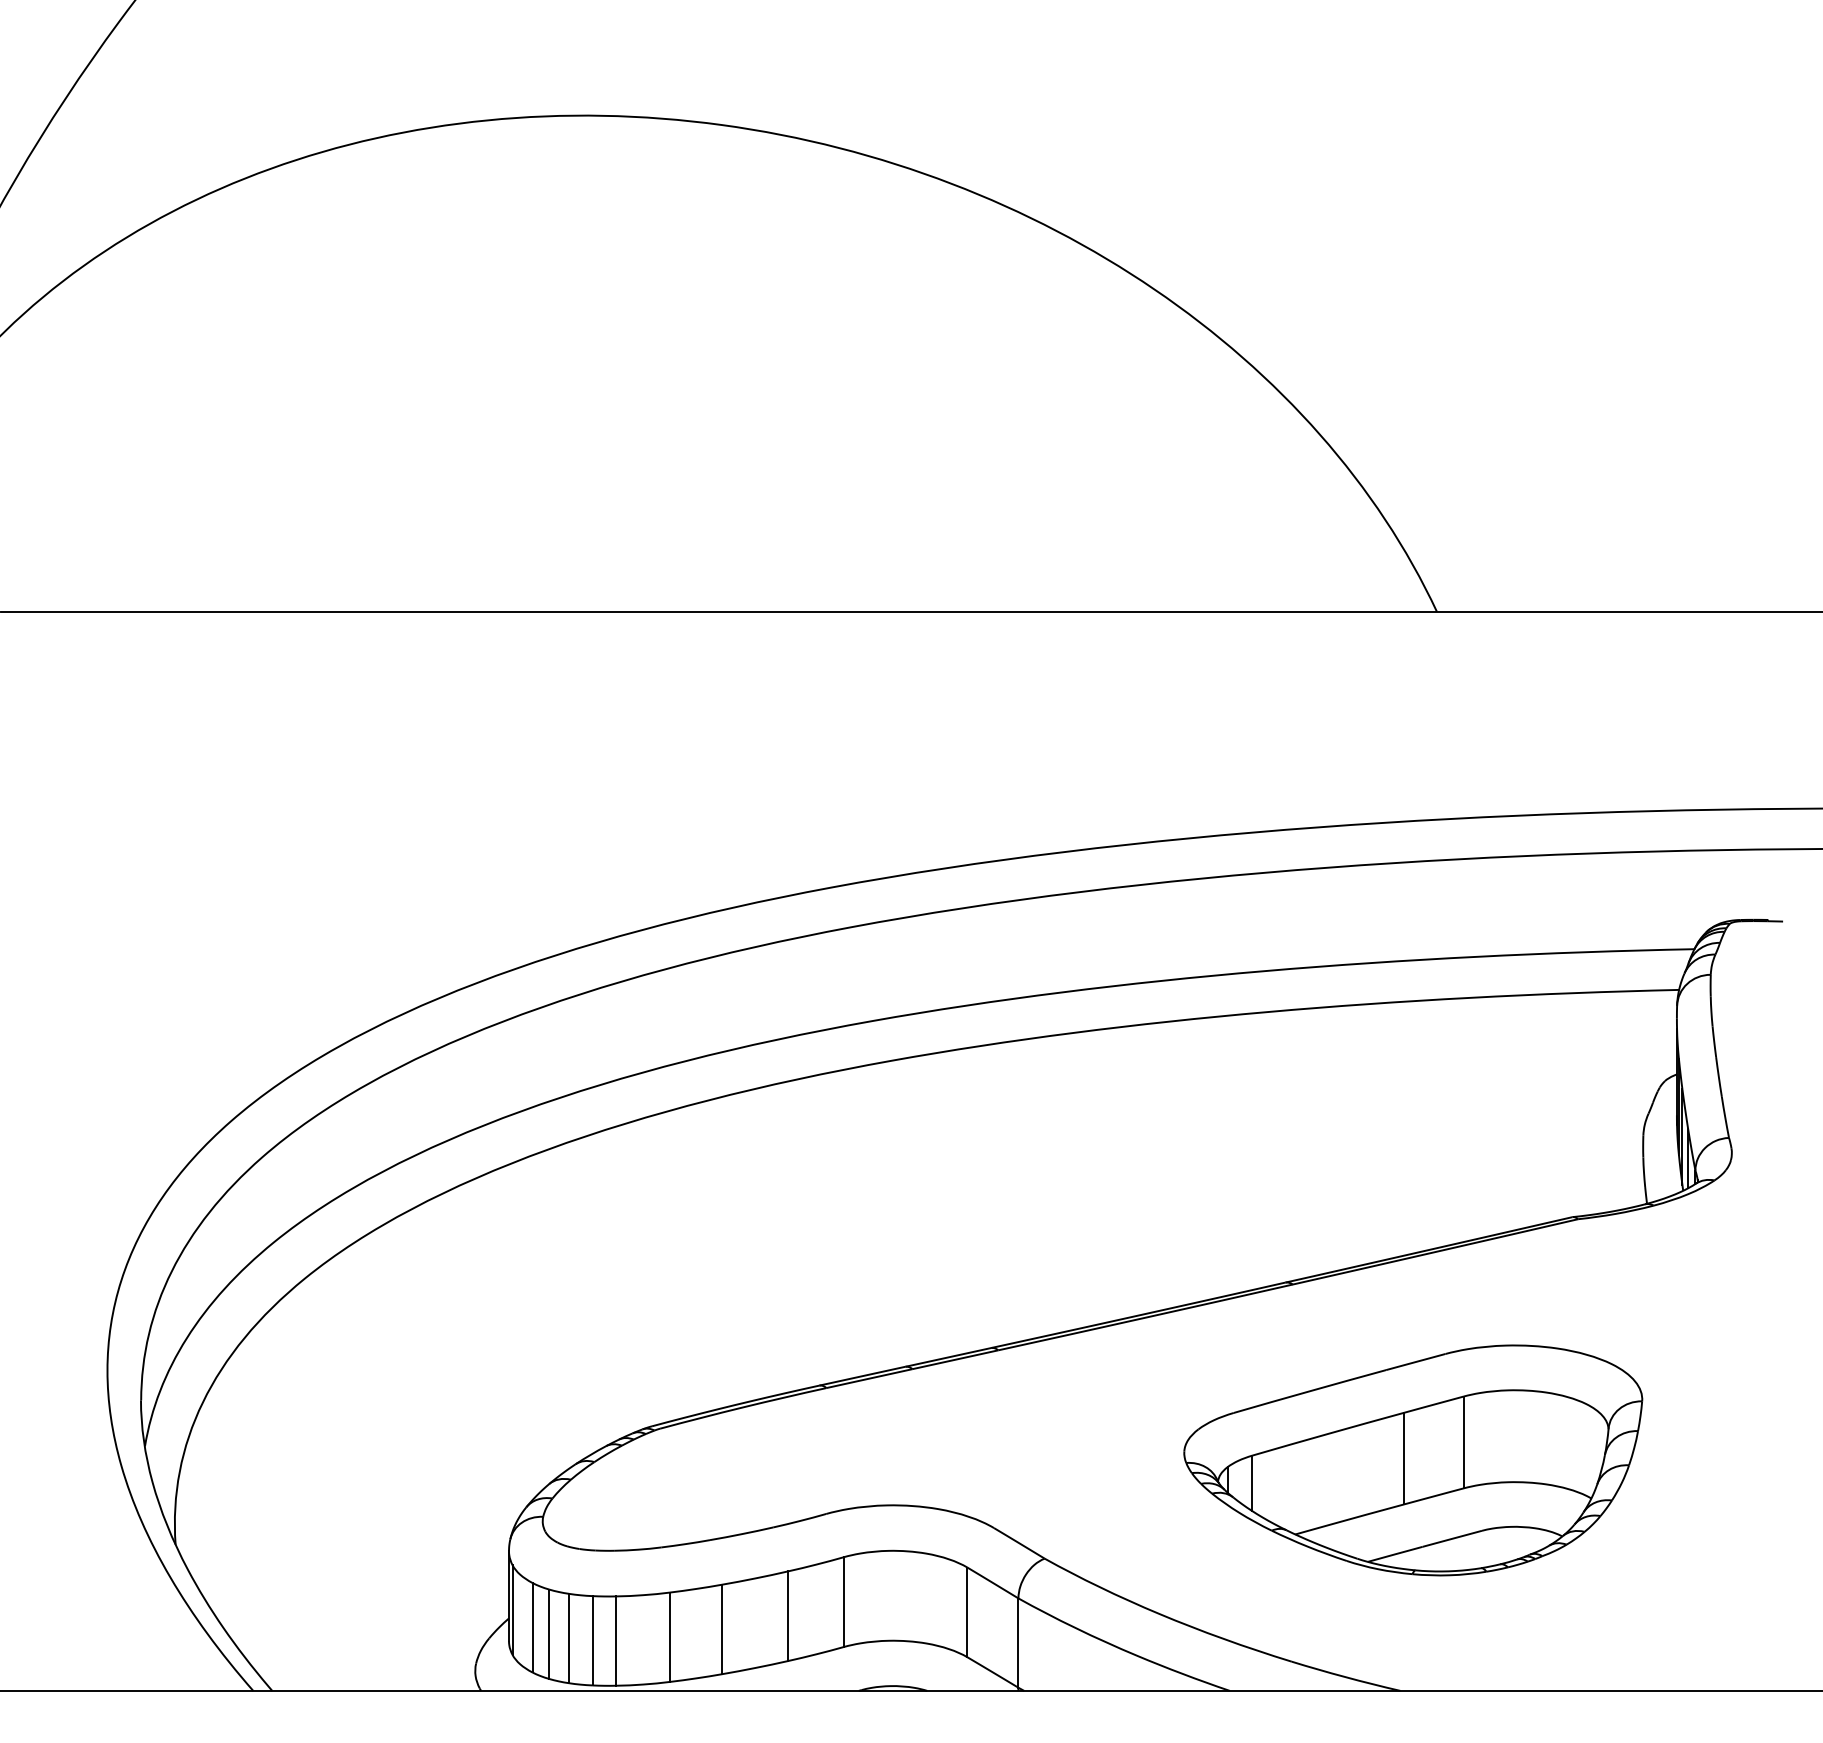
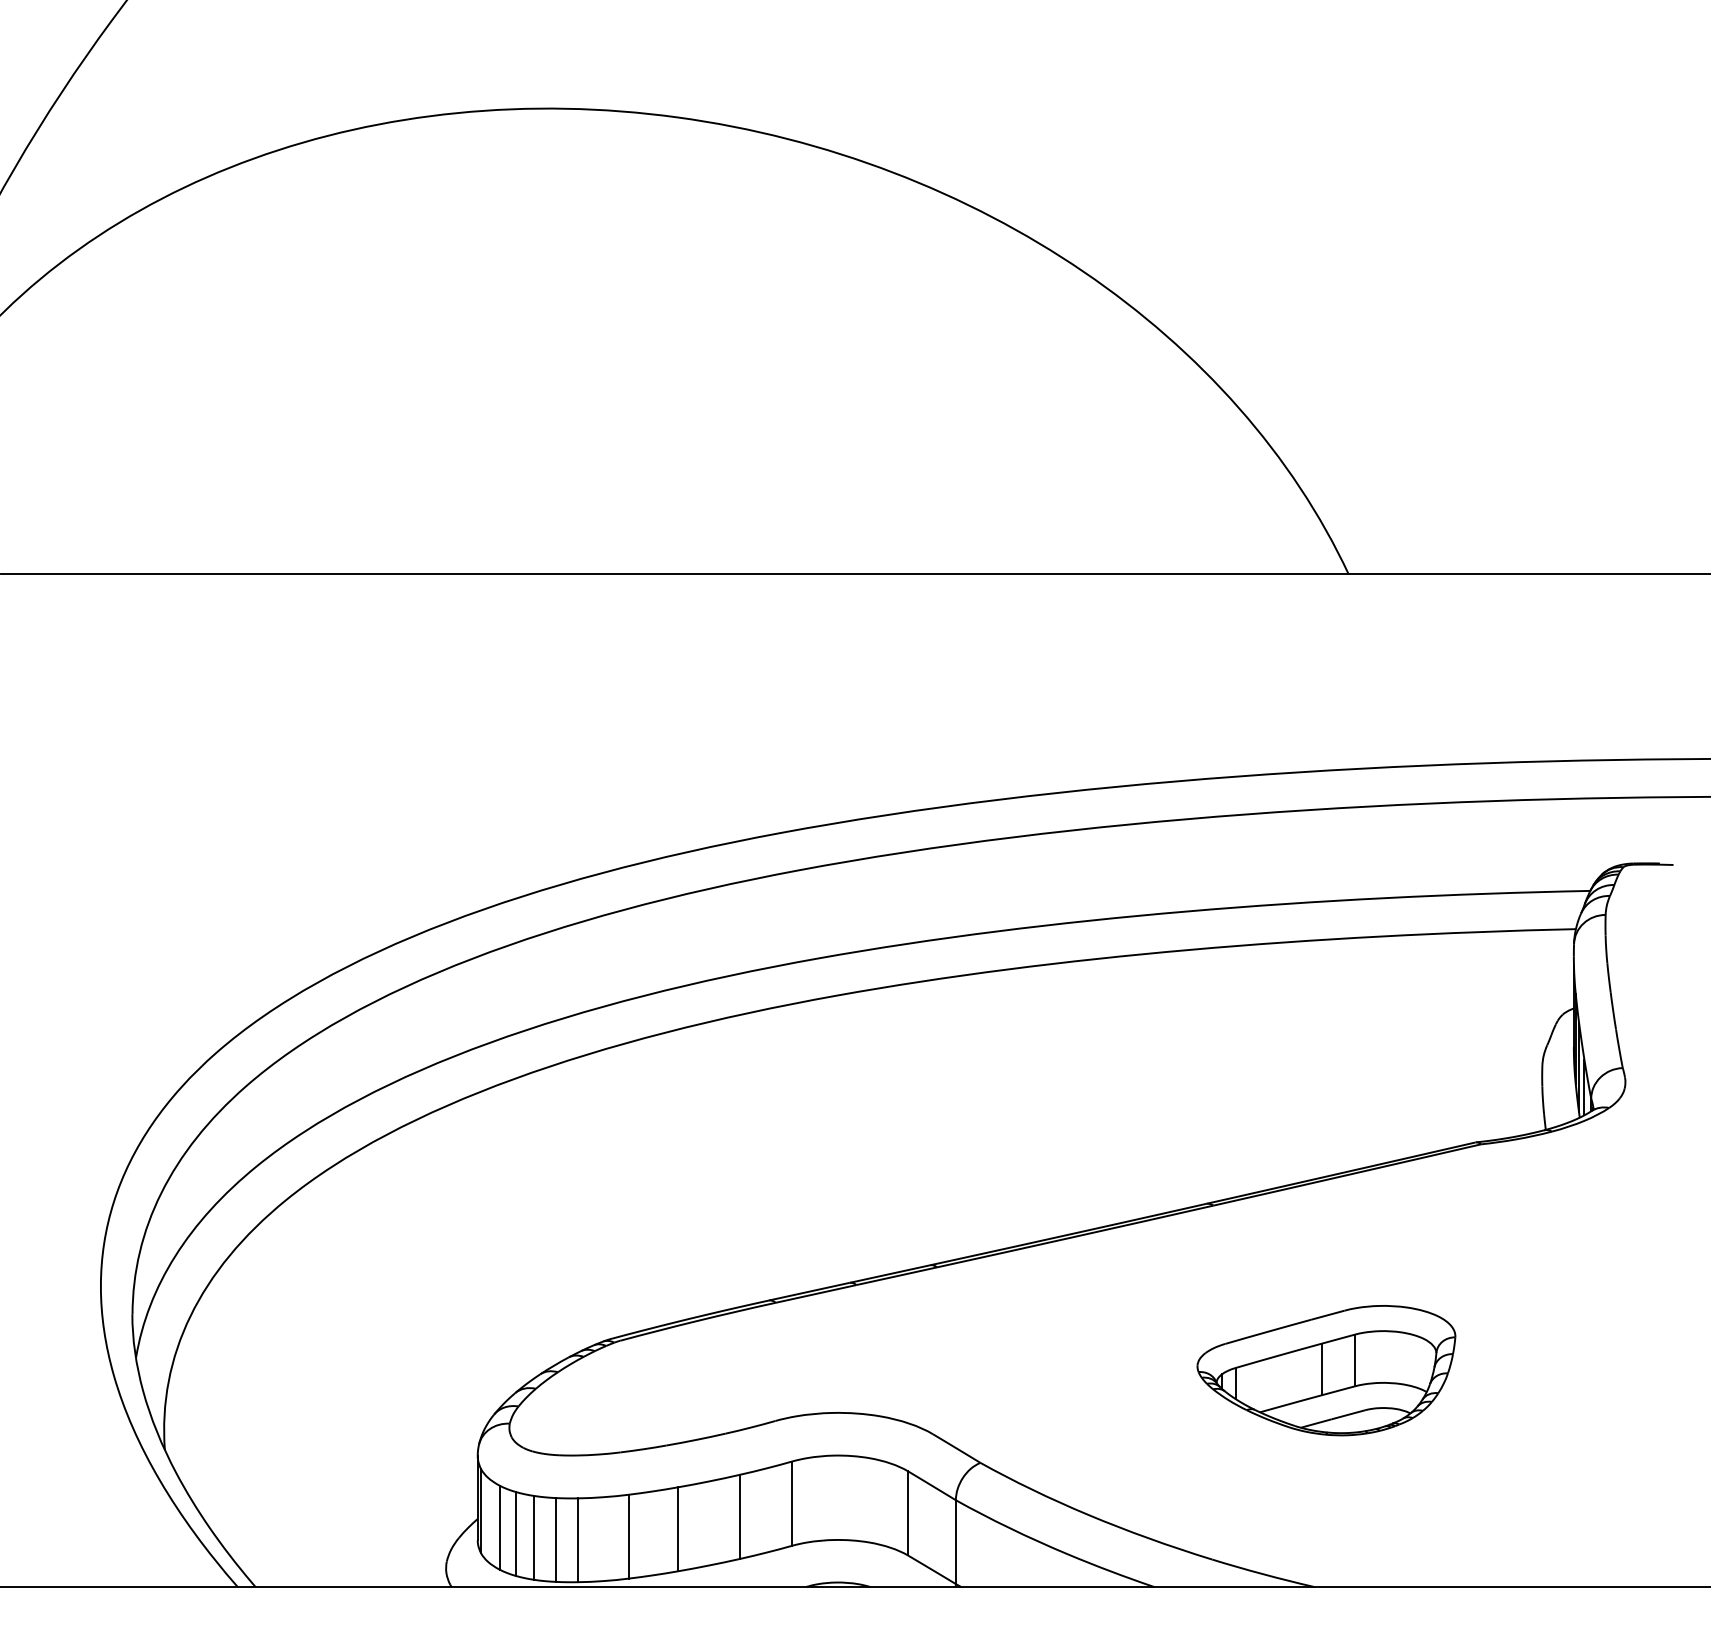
part: (1413, 1460) -> (1326, 1370), size x0.6

